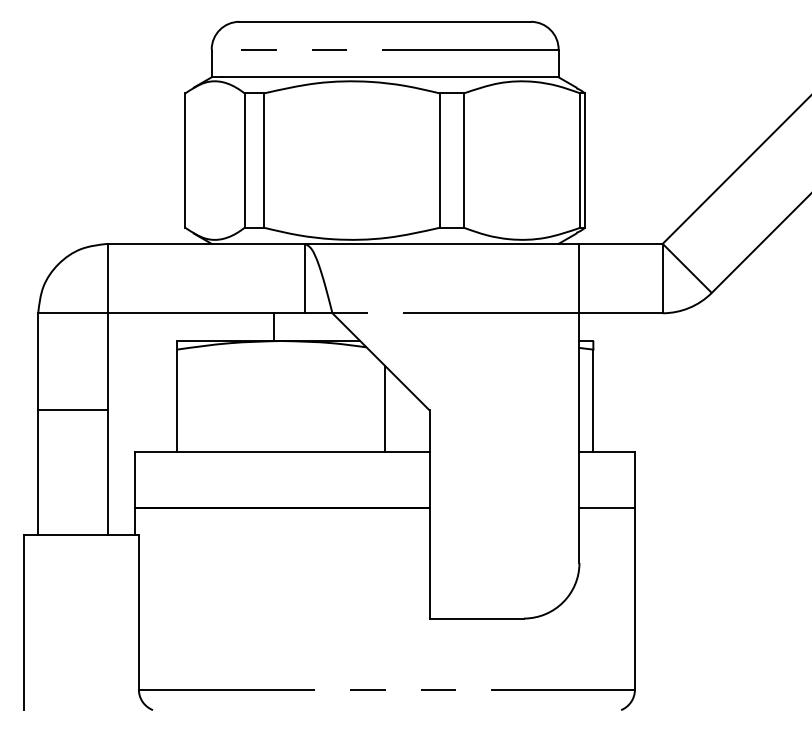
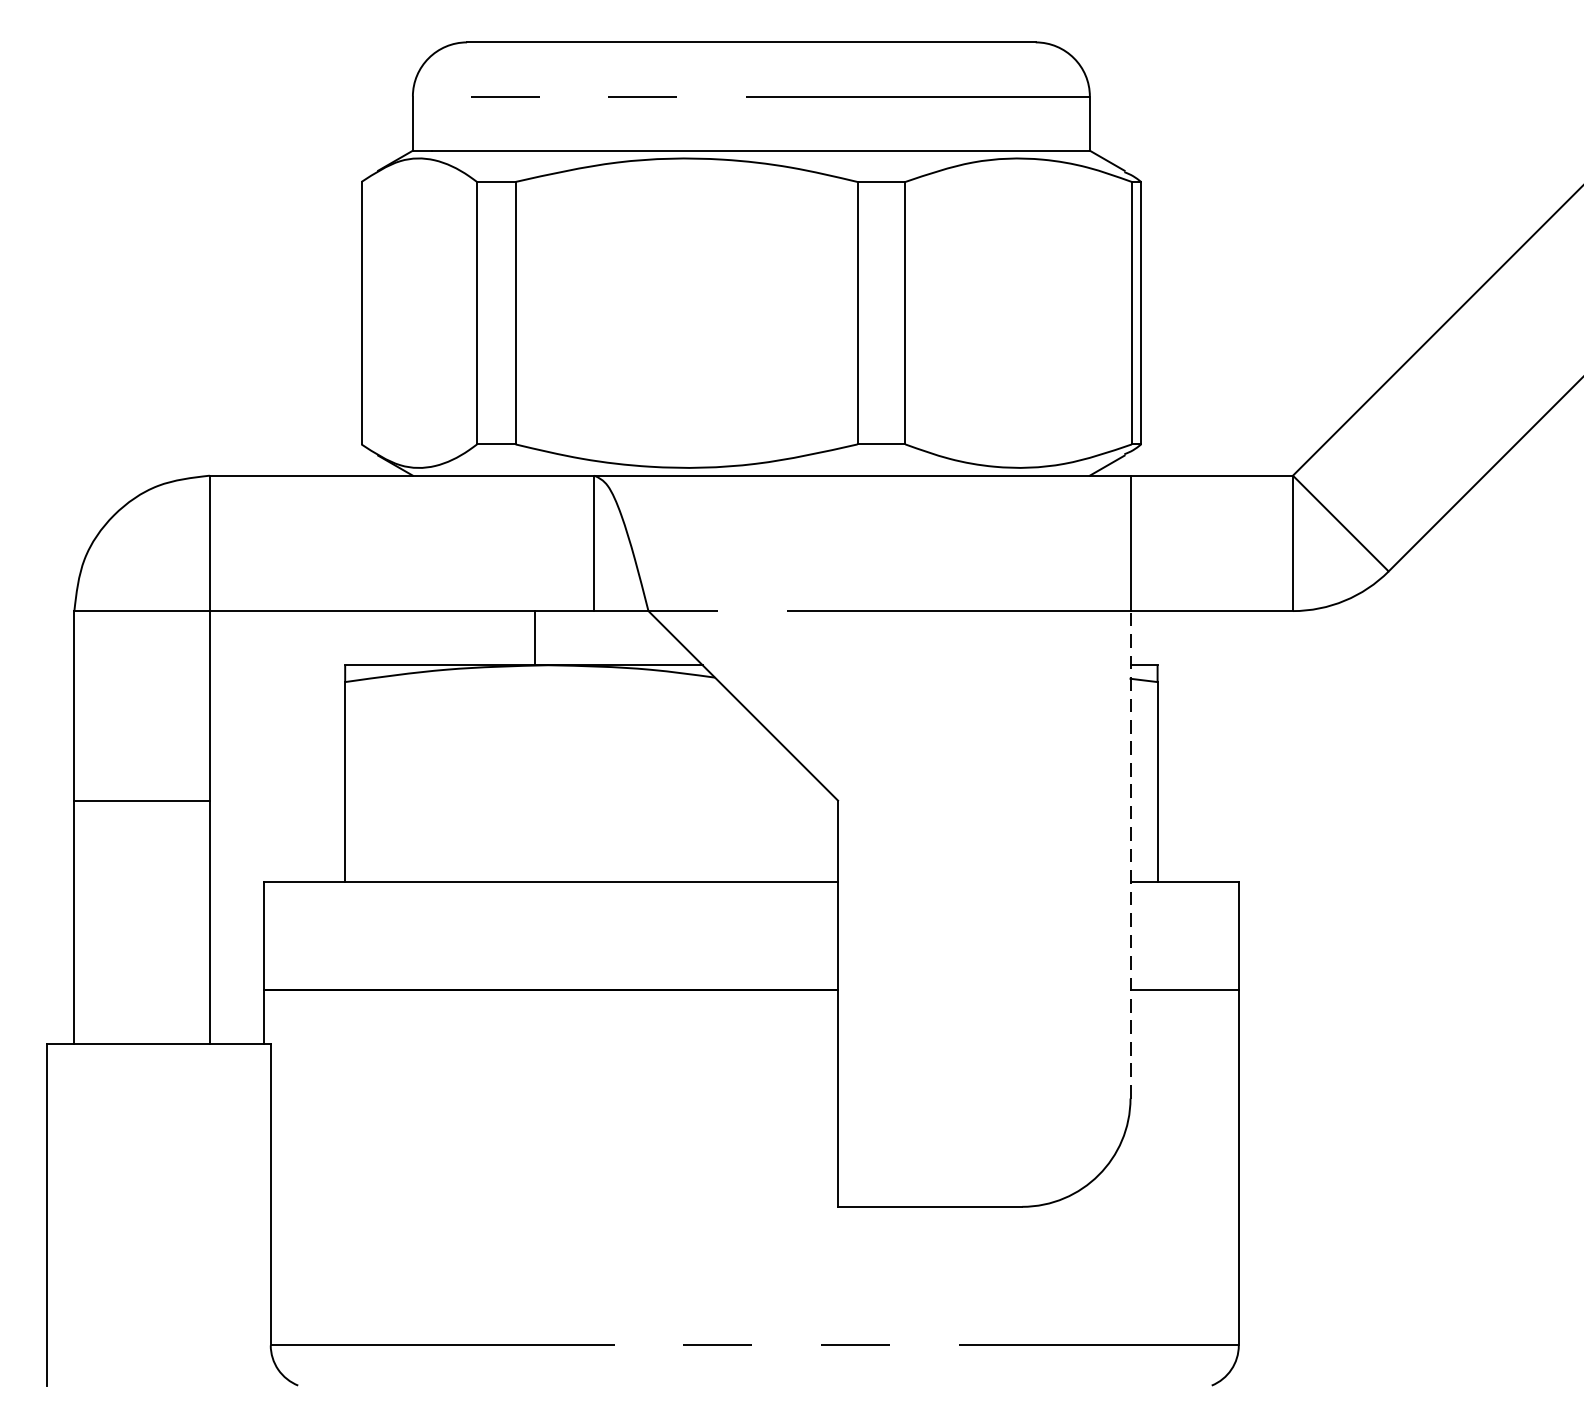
line: (385, 408) -> (751, 796), removed
line: (579, 438) -> (1130, 855), solid -> dashed

